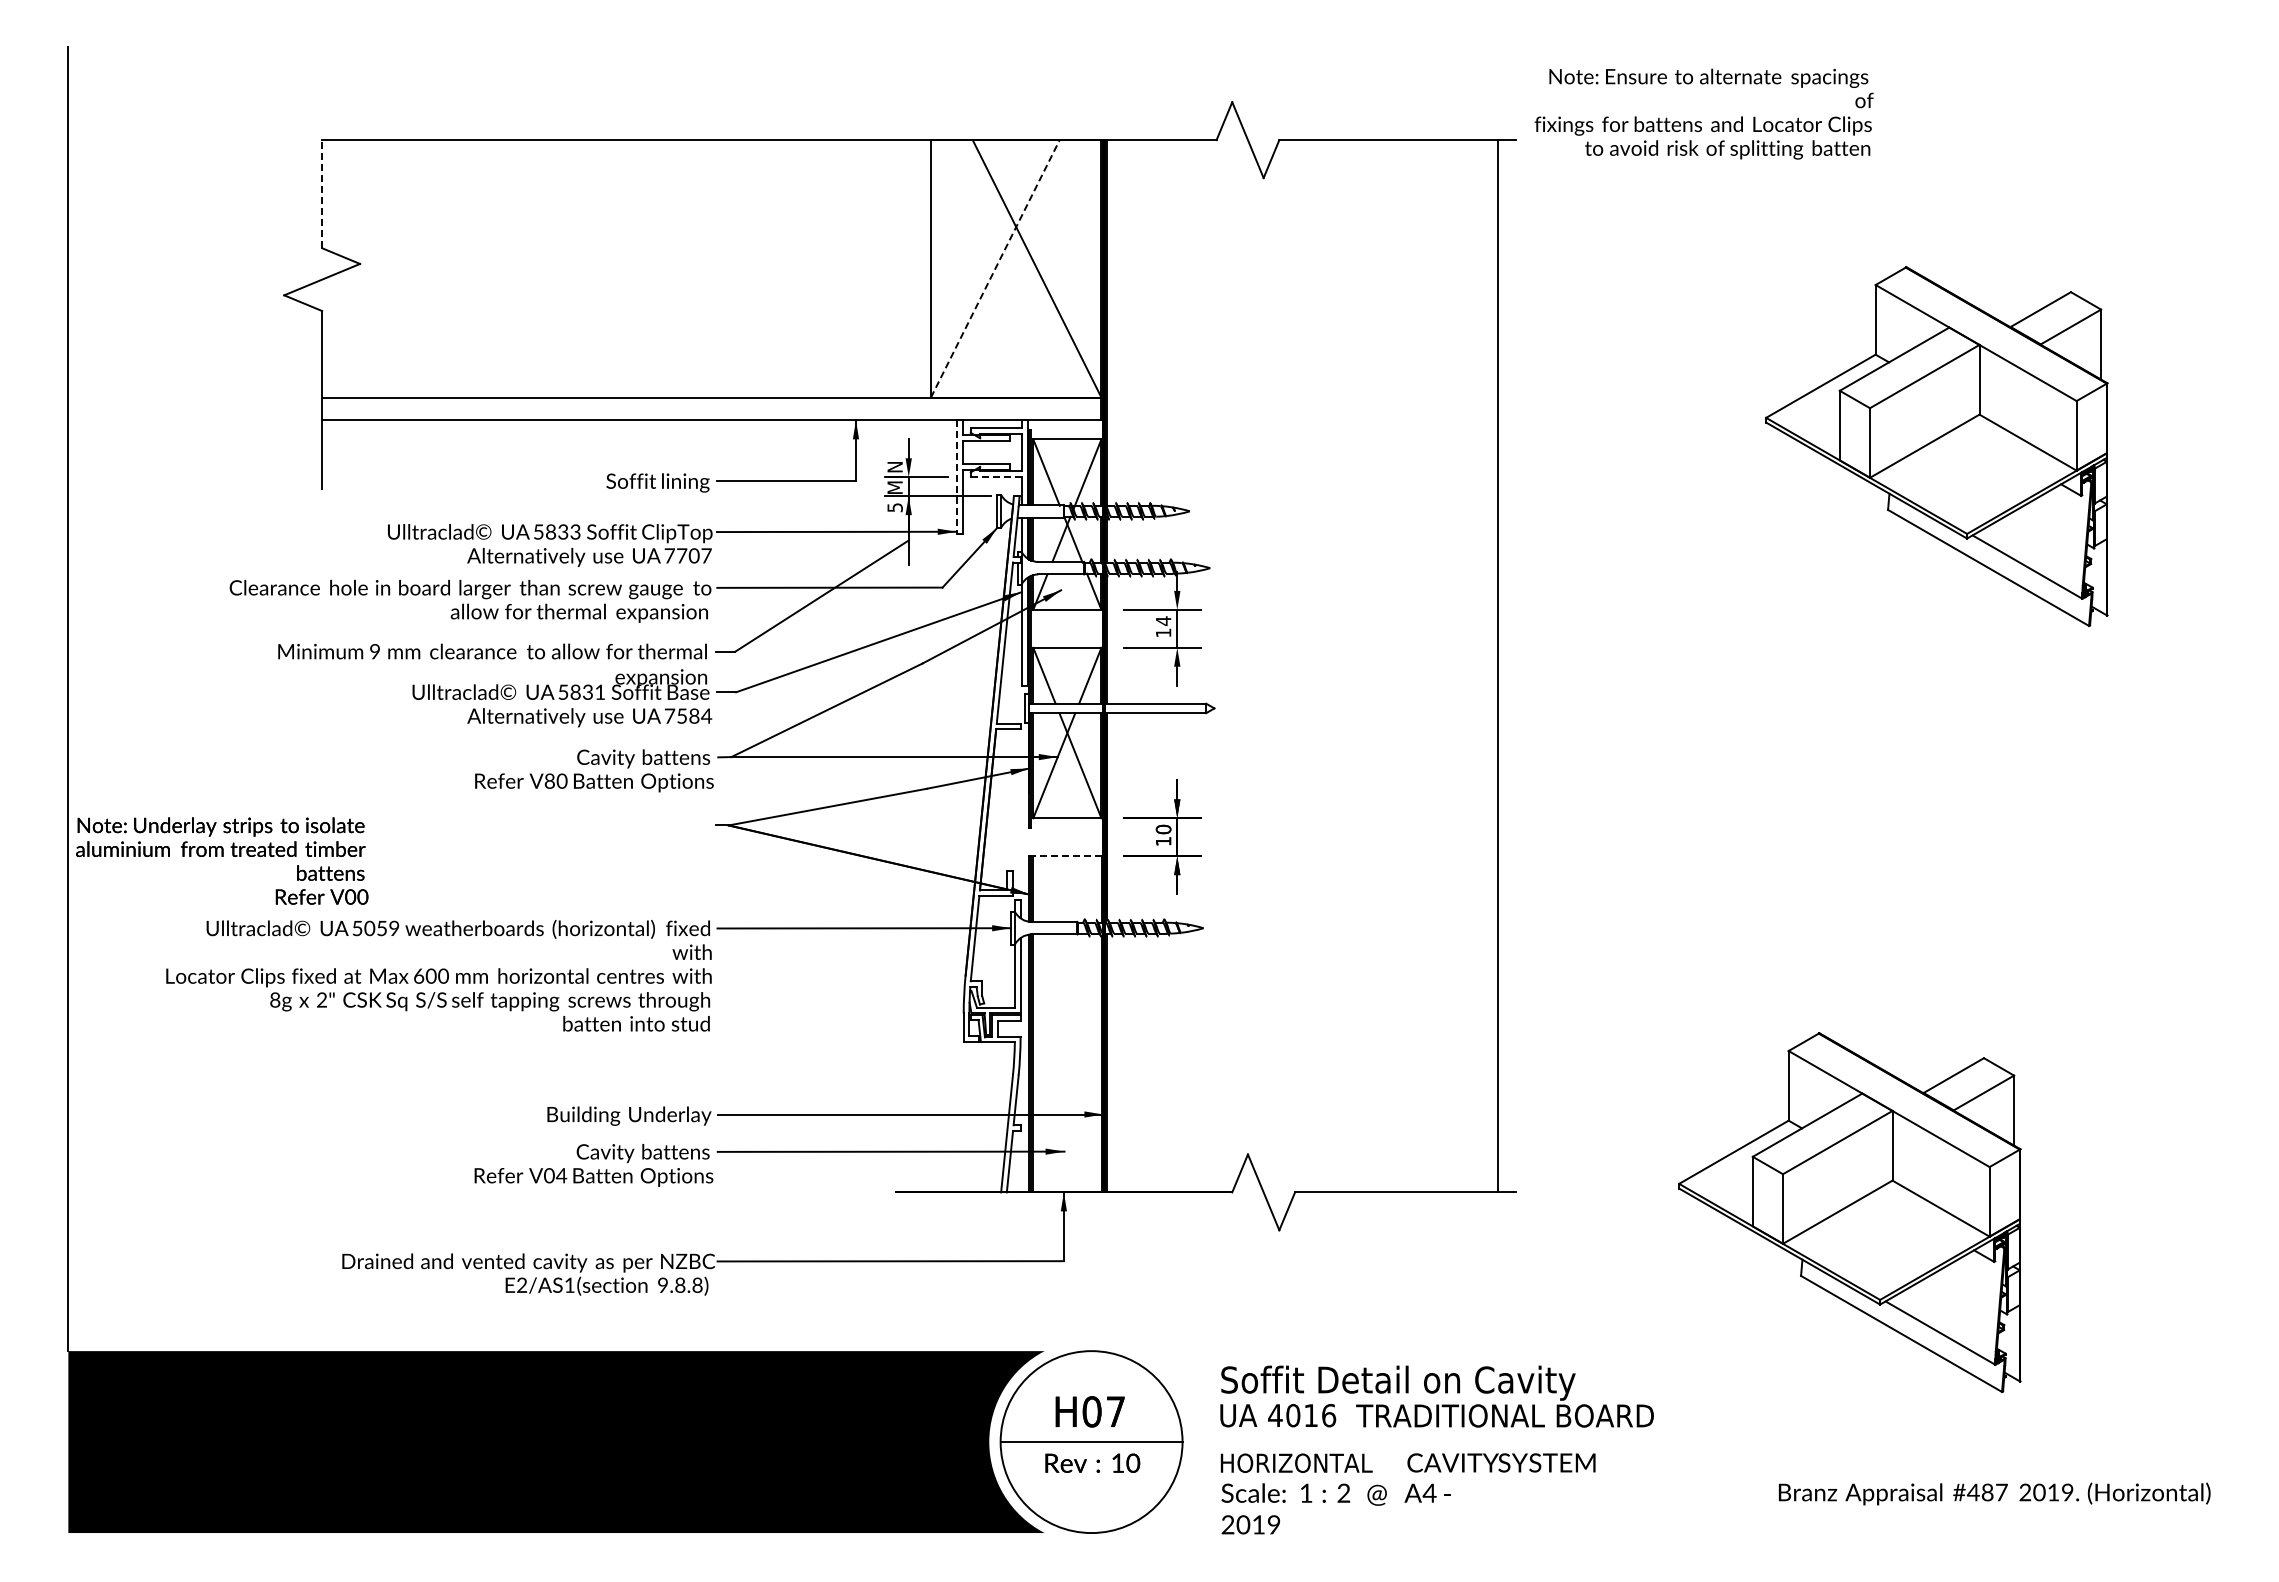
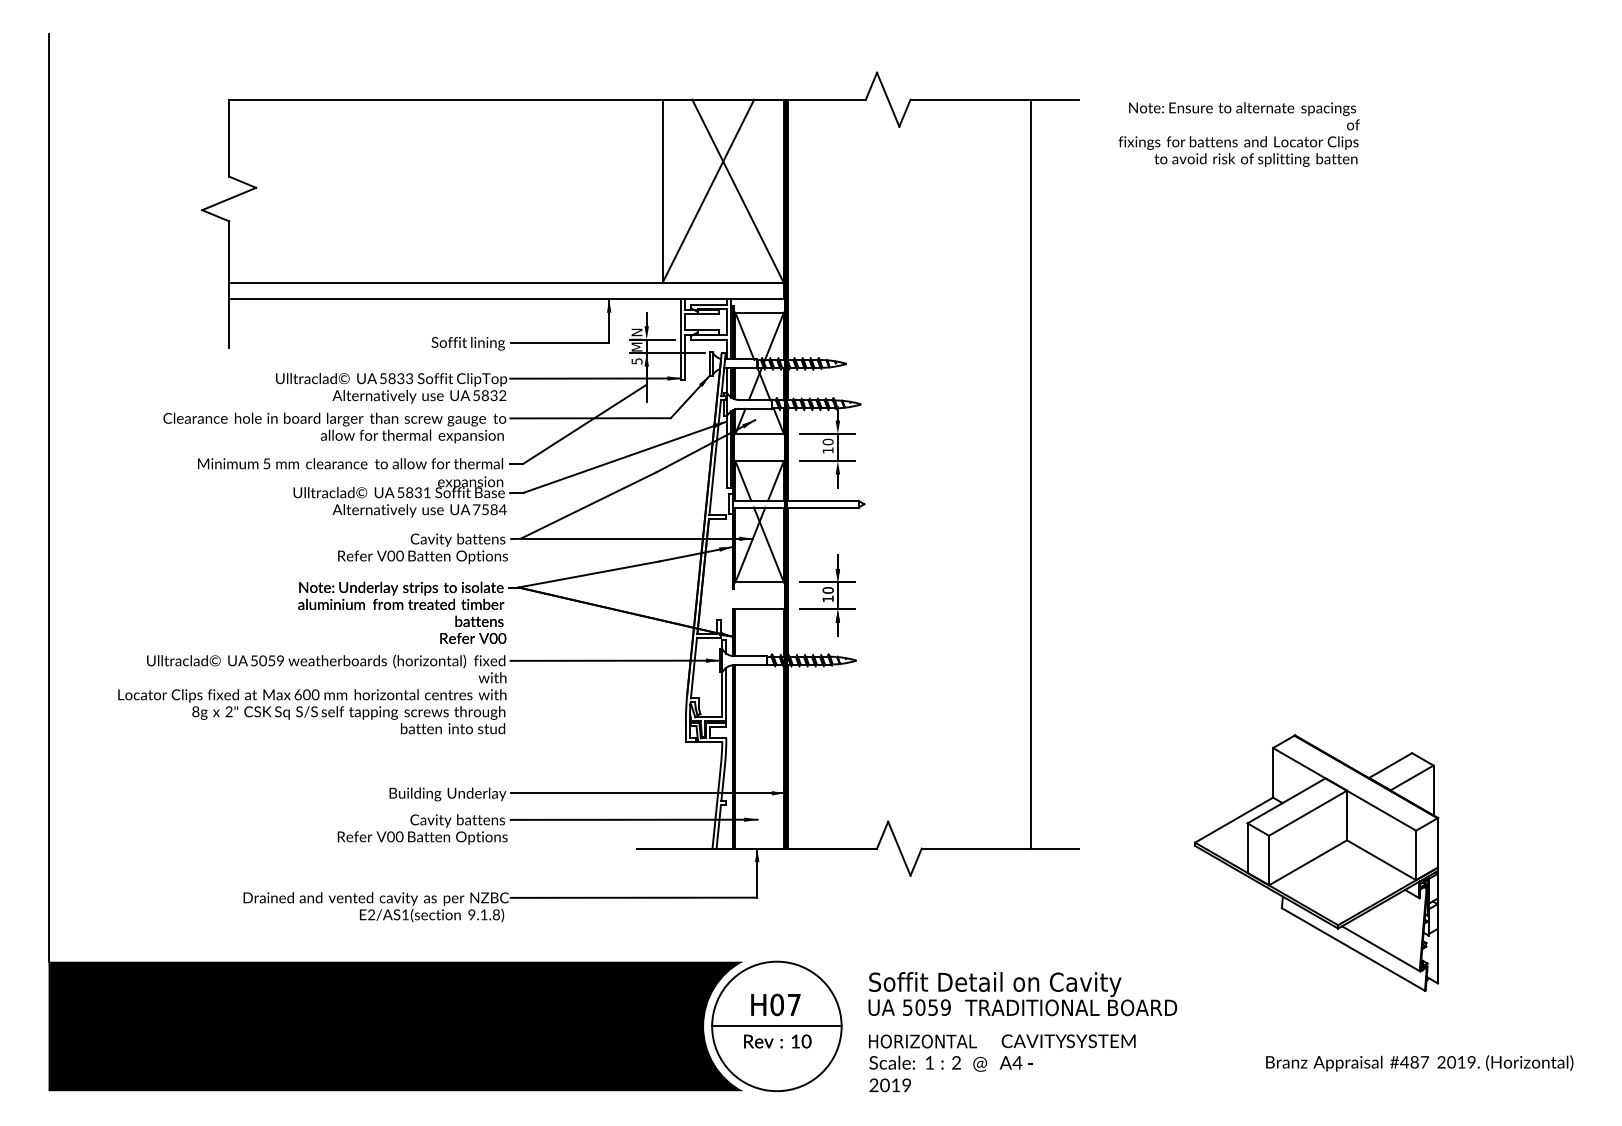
text: (1703, 113) -> (1238, 134), moved
line: (322, 193) -> (229, 137), dashed -> solid
line: (995, 268) -> (708, 191), dashed -> solid
part: (1936, 446) -> (1378, 317), removed
line: (956, 477) -> (680, 339), dashed -> solid
line: (996, 477) -> (709, 339), dashed -> solid
text: (687, 555) -> (489, 395), 7707 -> 5832
text: (1163, 621) -> (828, 442), 14 -> 10
text: (374, 651) -> (266, 463), 9 -> 5
line: (1498, 666) -> (1030, 474), moved
text: (549, 781) -> (391, 556), V80 -> V00
line: (1066, 856) -> (759, 609), dashed -> solid
text: (222, 860) -> (402, 612), moved
text: (561, 1175) -> (399, 836), V04 -> V00
text: (680, 1284) -> (484, 914), 9.8.8) -> 9.1.8)
text: (1302, 1415) -> (927, 1007), 4016 -> 5059

